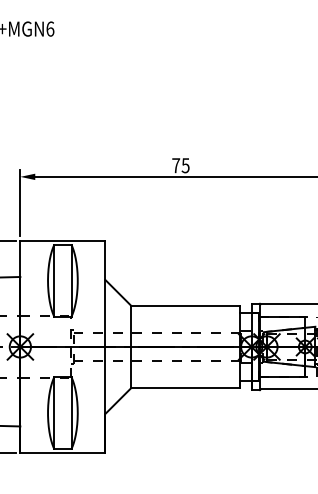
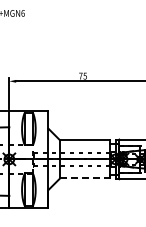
line: (186, 388) -> (85, 178), solid -> dashed

